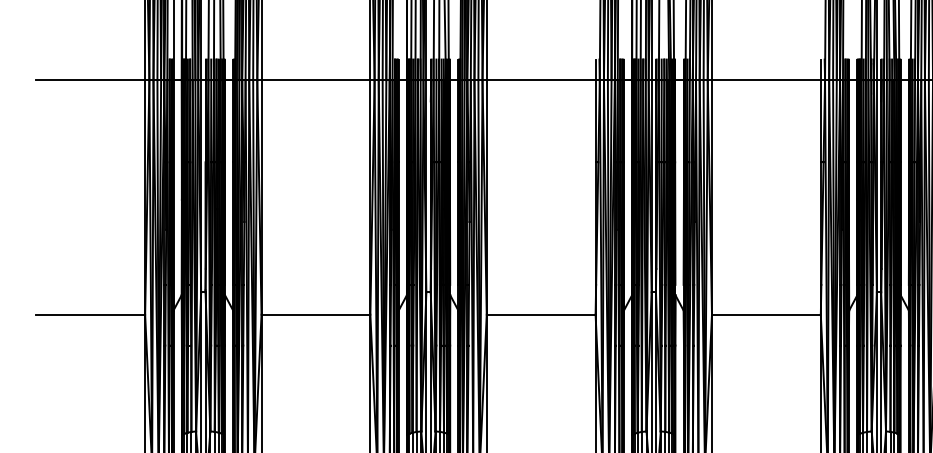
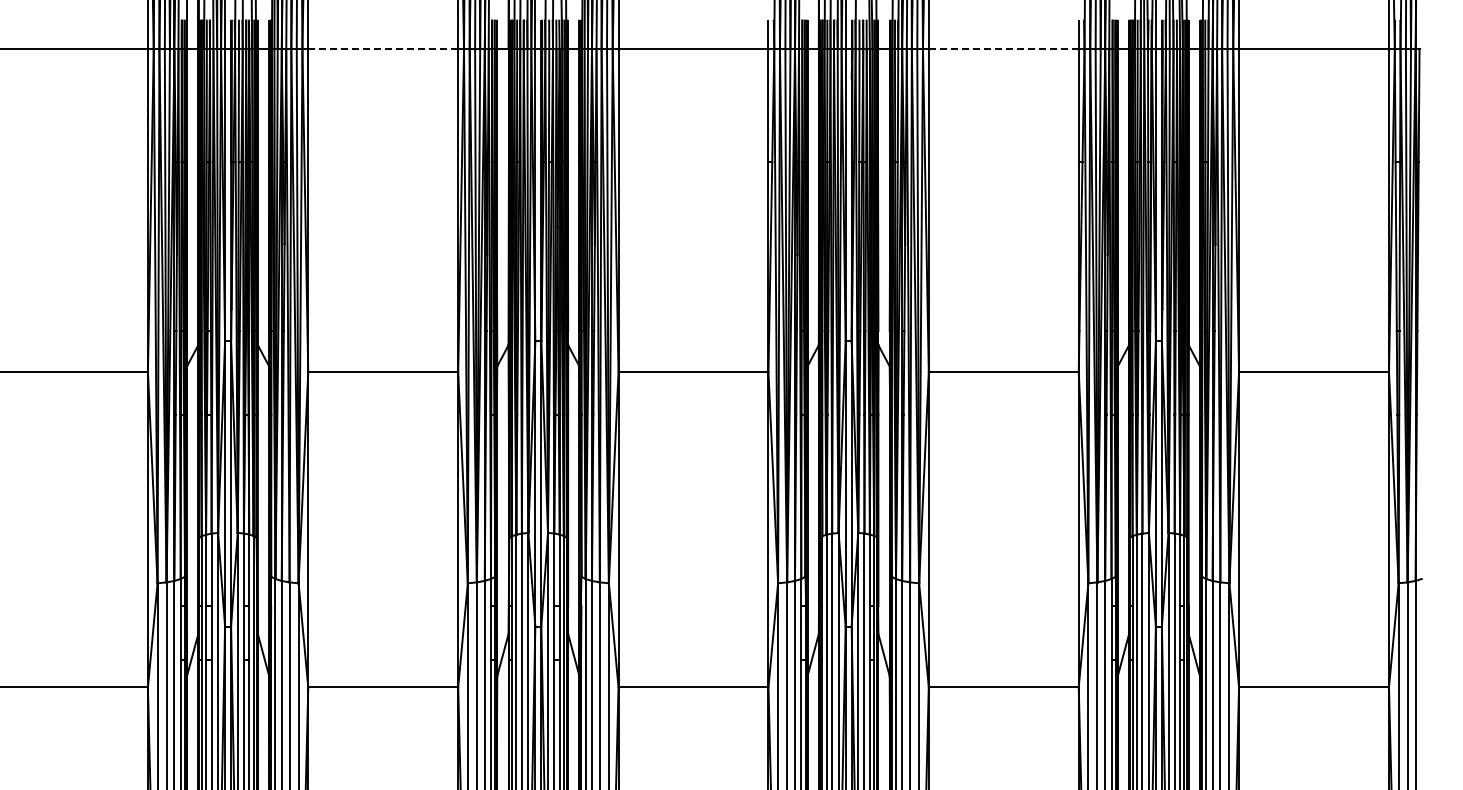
line: (316, 79) -> (383, 48), solid -> dashed
line: (766, 79) -> (1003, 48), solid -> dashed

